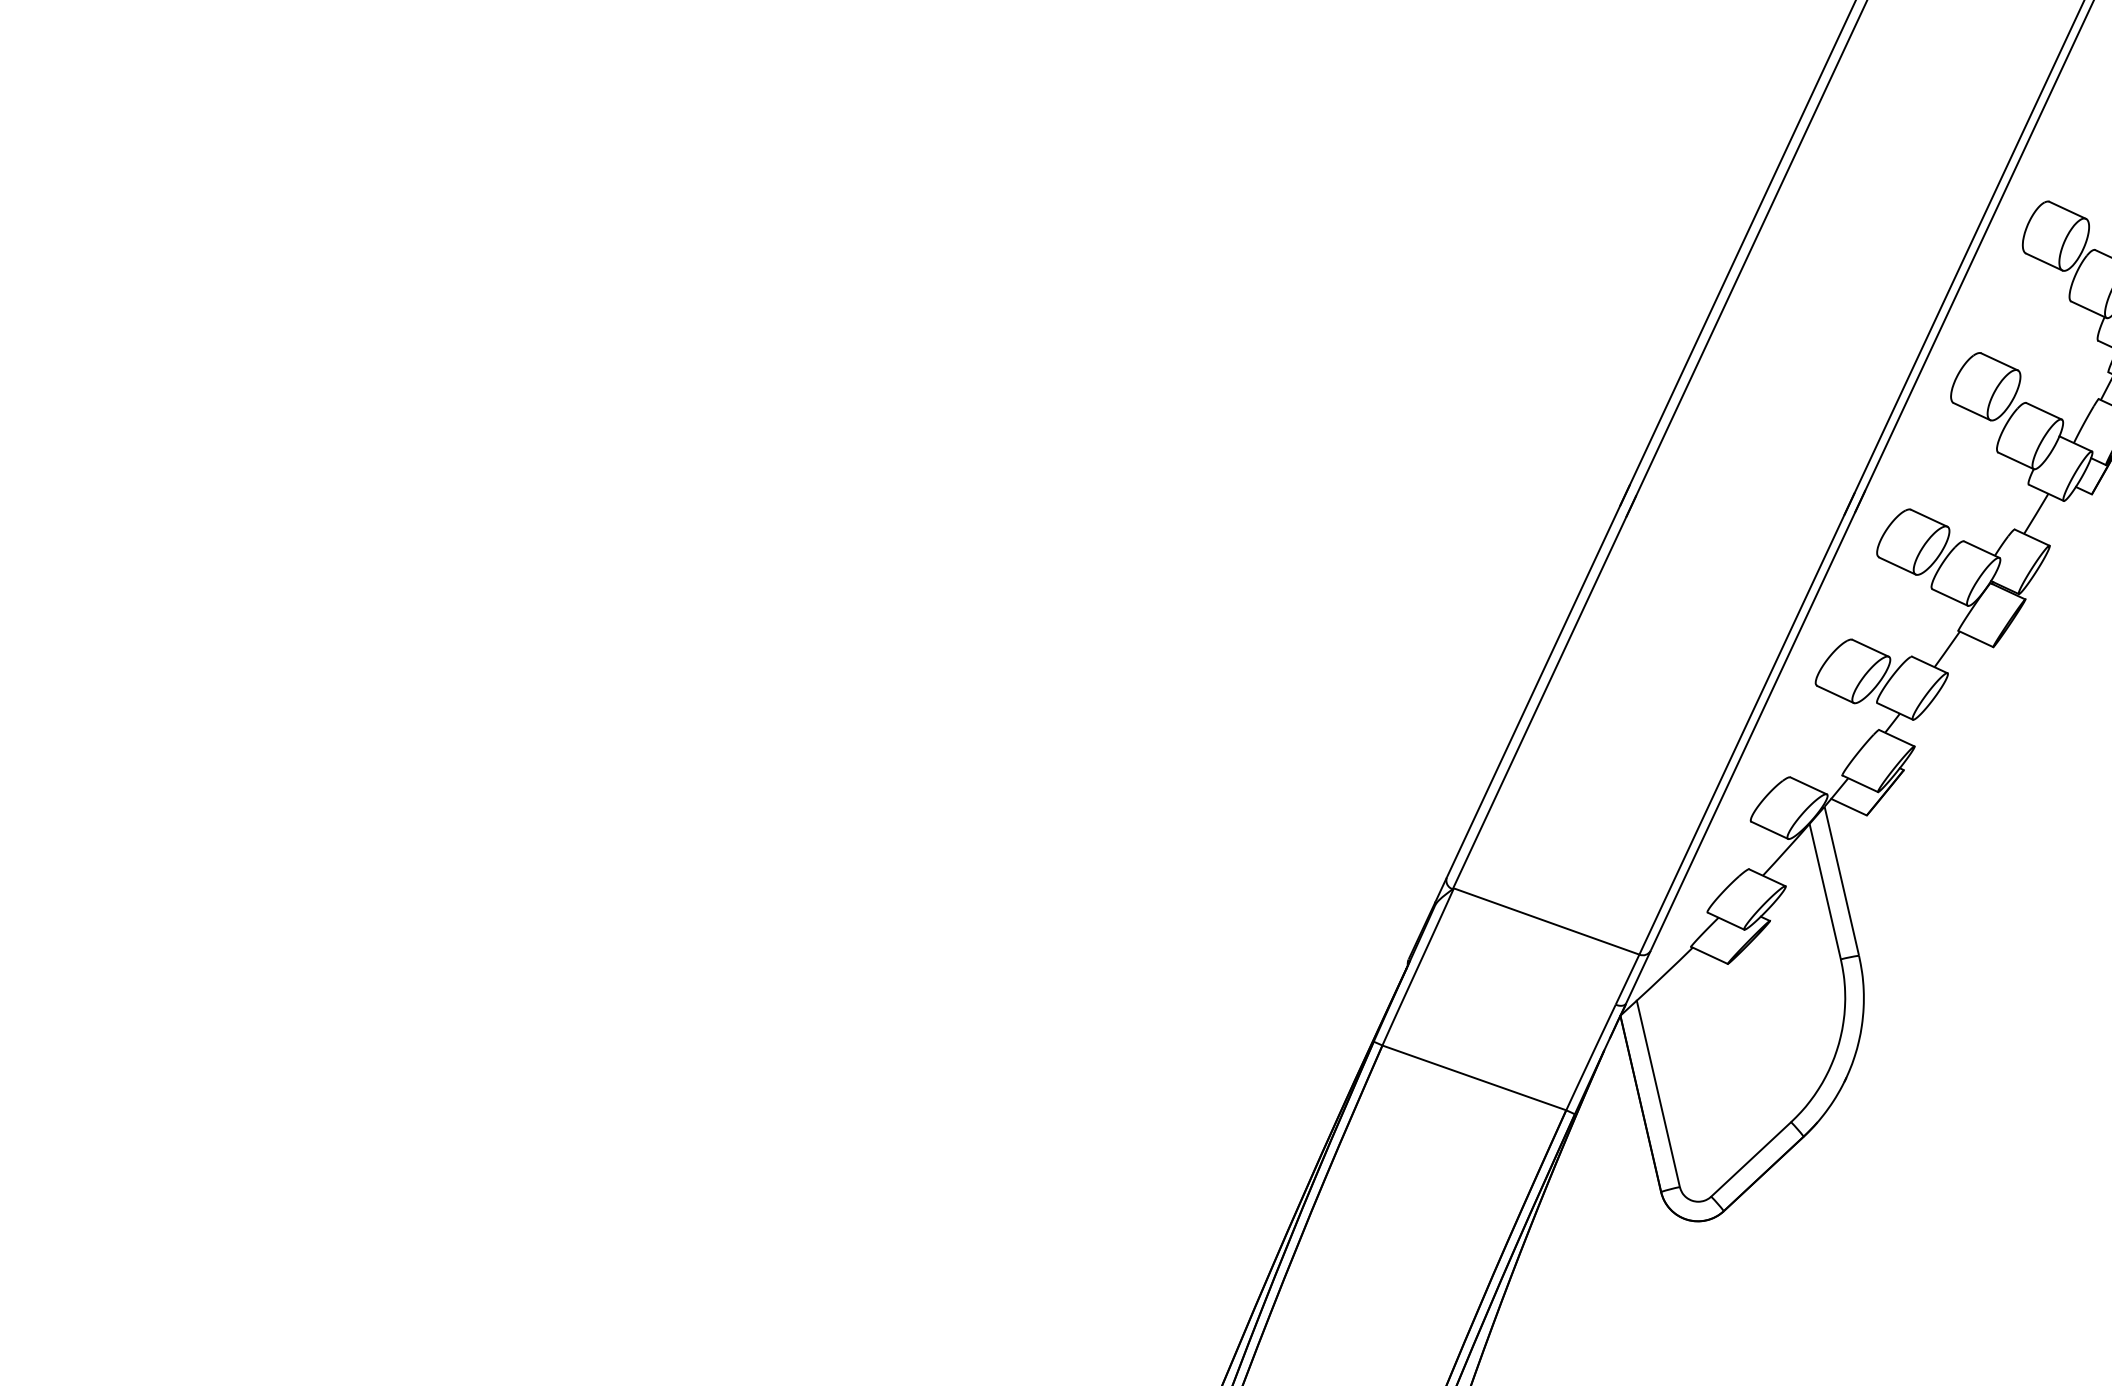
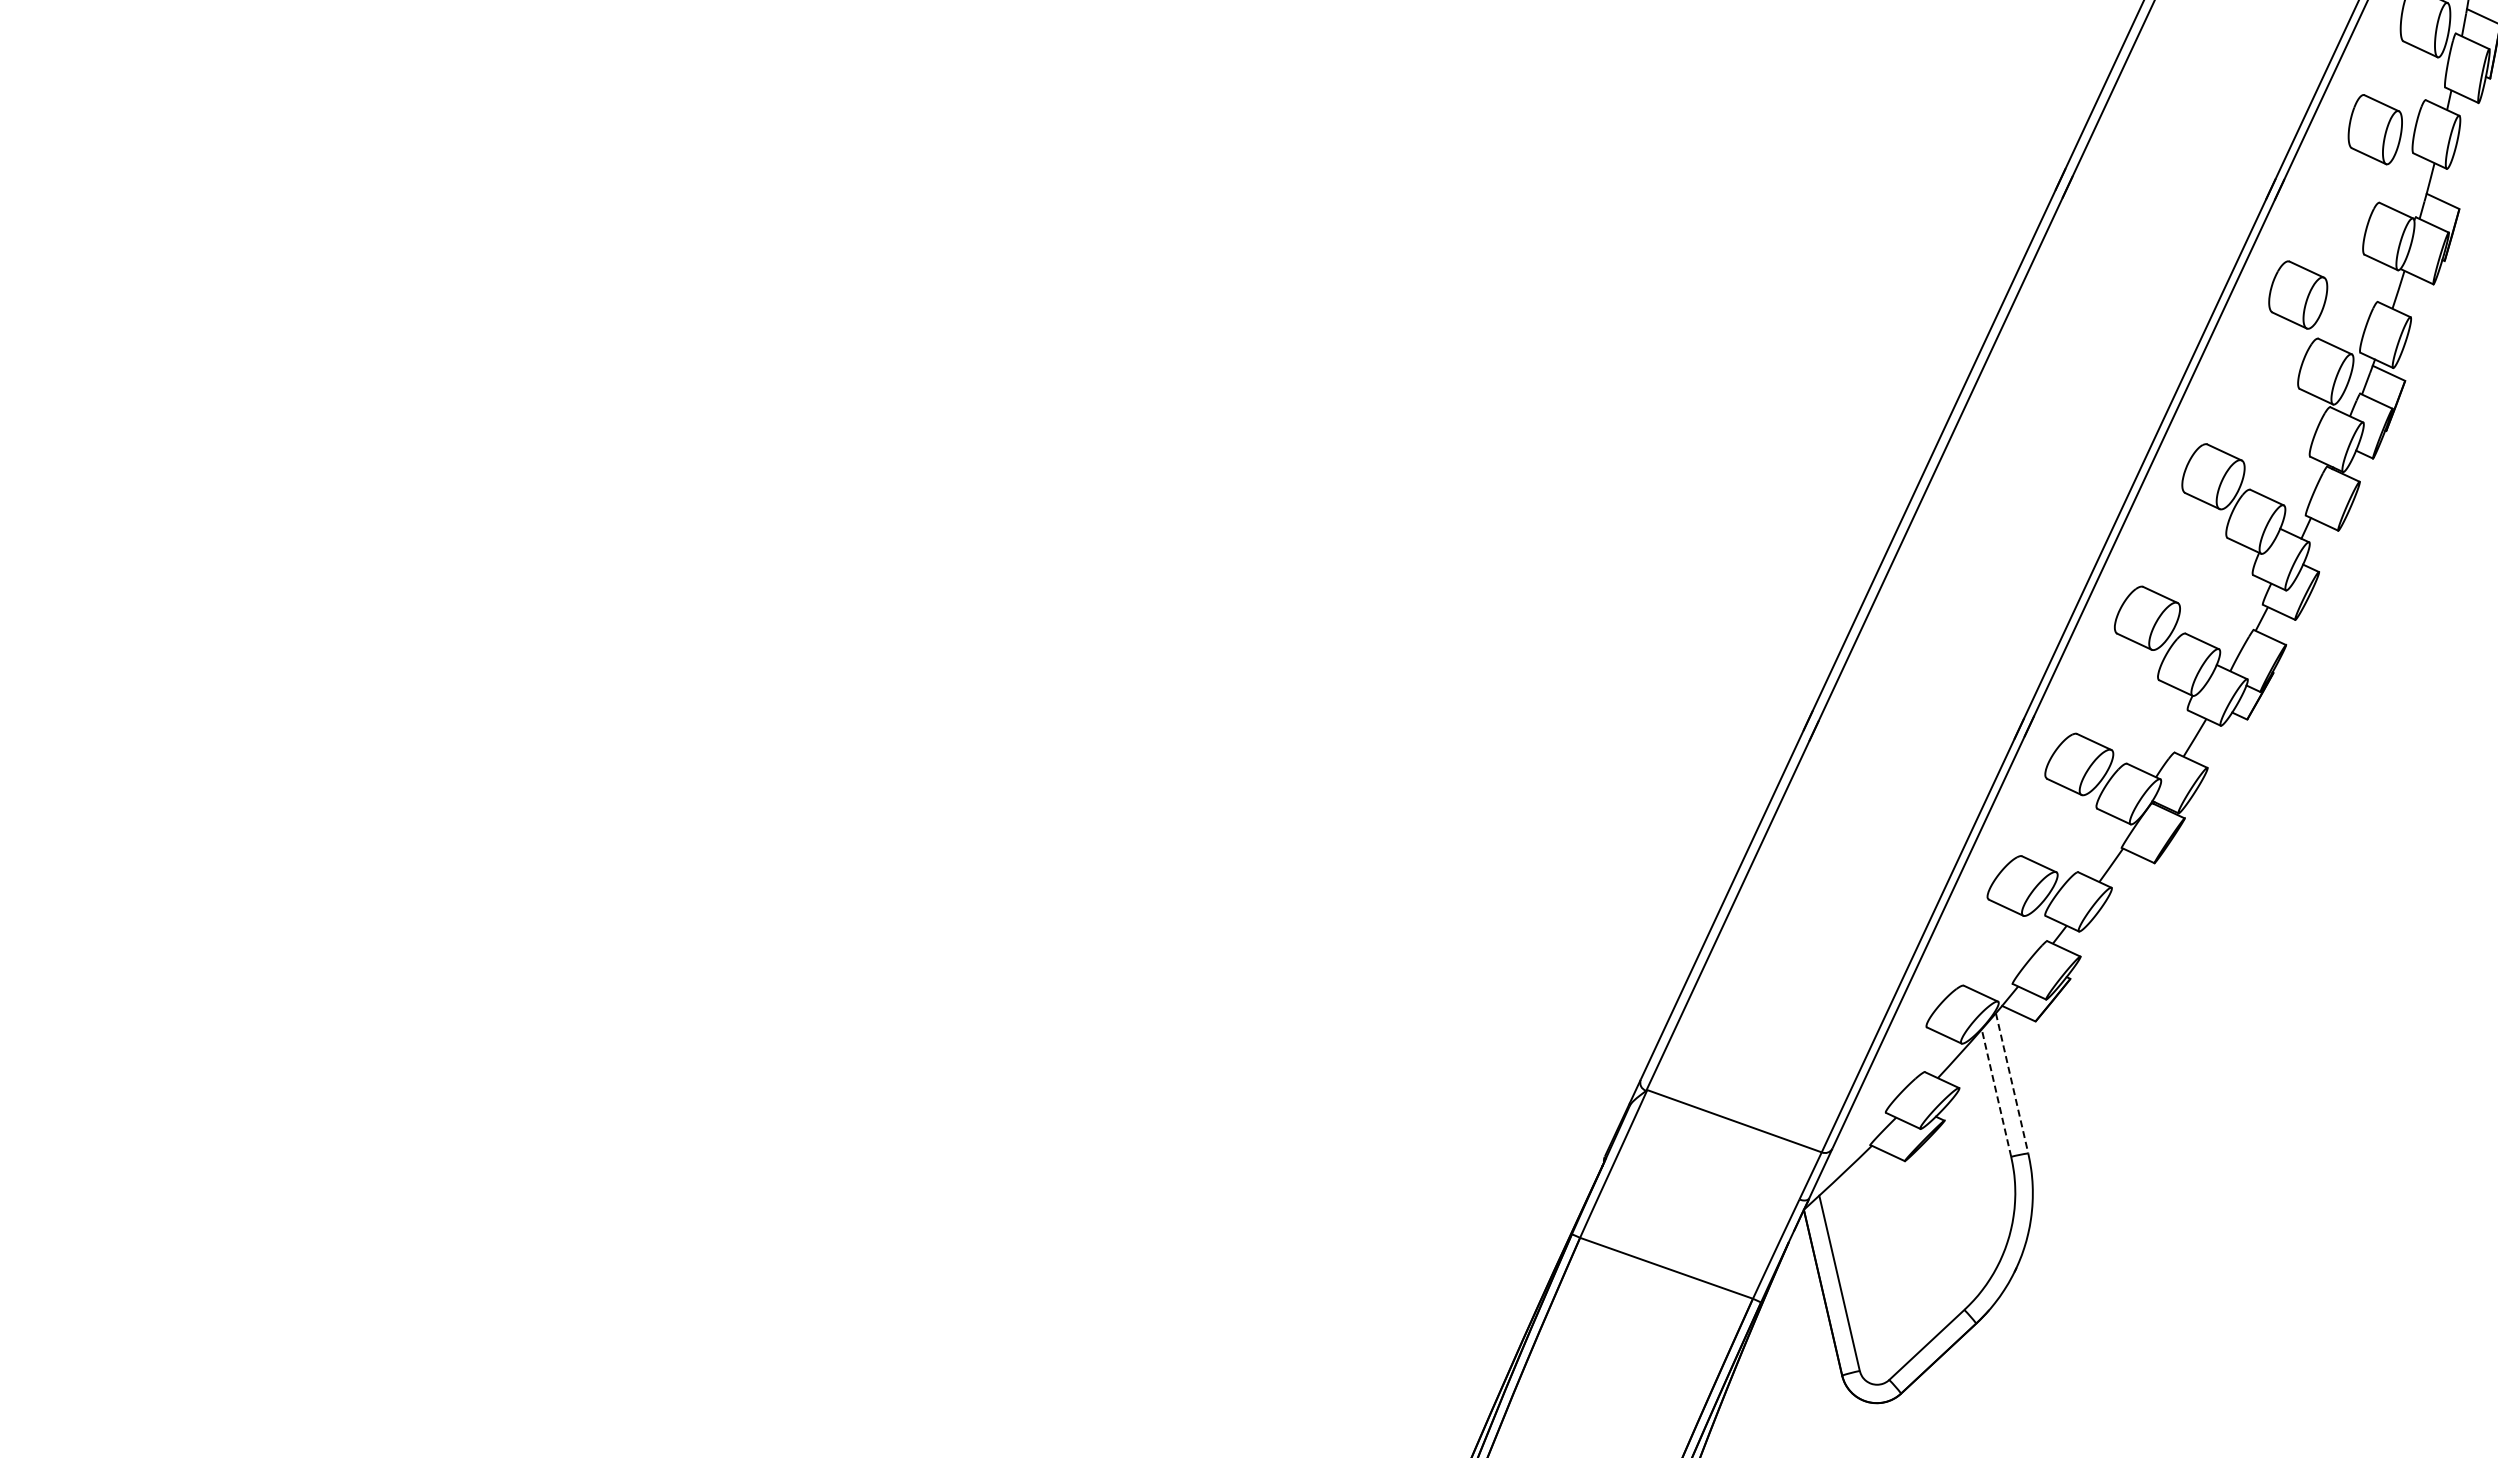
line: (1841, 880) -> (2011, 1082), solid -> dashed
line: (1825, 890) -> (1996, 1092), solid -> dashed

